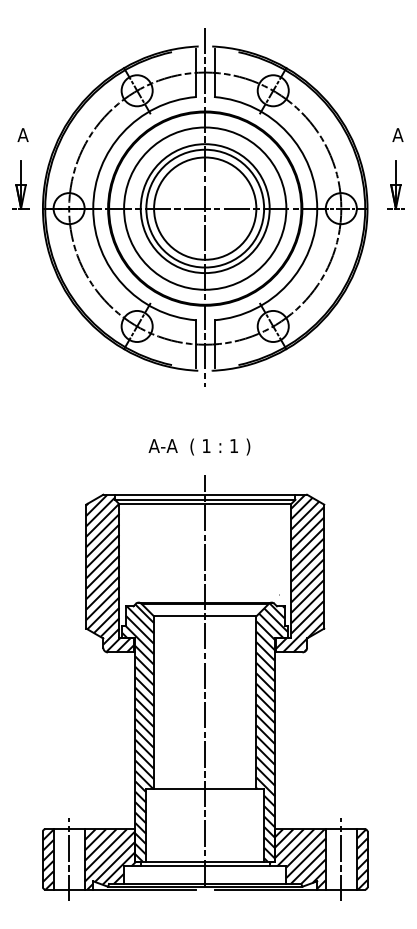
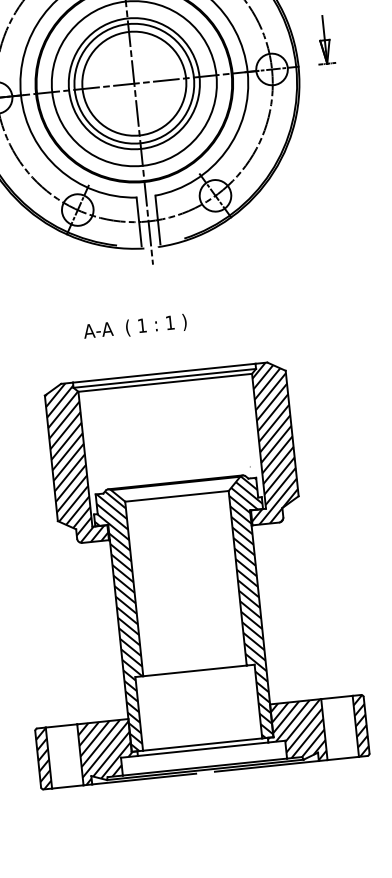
text: (199, 446) -> (135, 326), moved
line: (205, 679) -> (183, 560), removed
line: (69, 859) -> (65, 756), removed
line: (341, 859) -> (340, 728), removed

